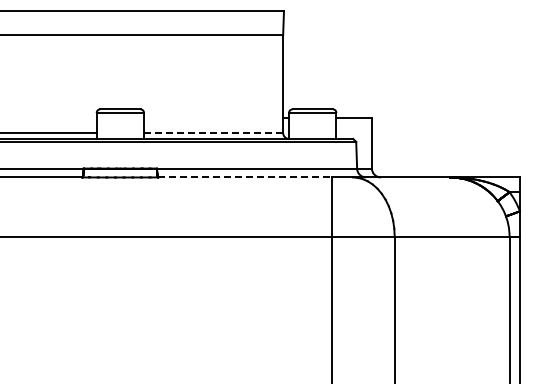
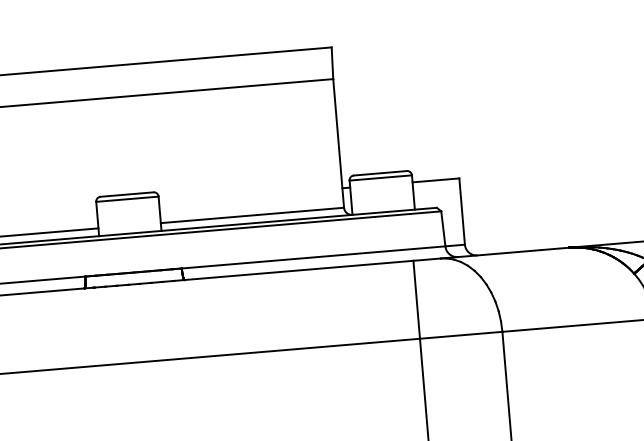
line: (213, 133) -> (252, 216), dashed -> solid
line: (245, 177) -> (299, 270), dashed -> solid

